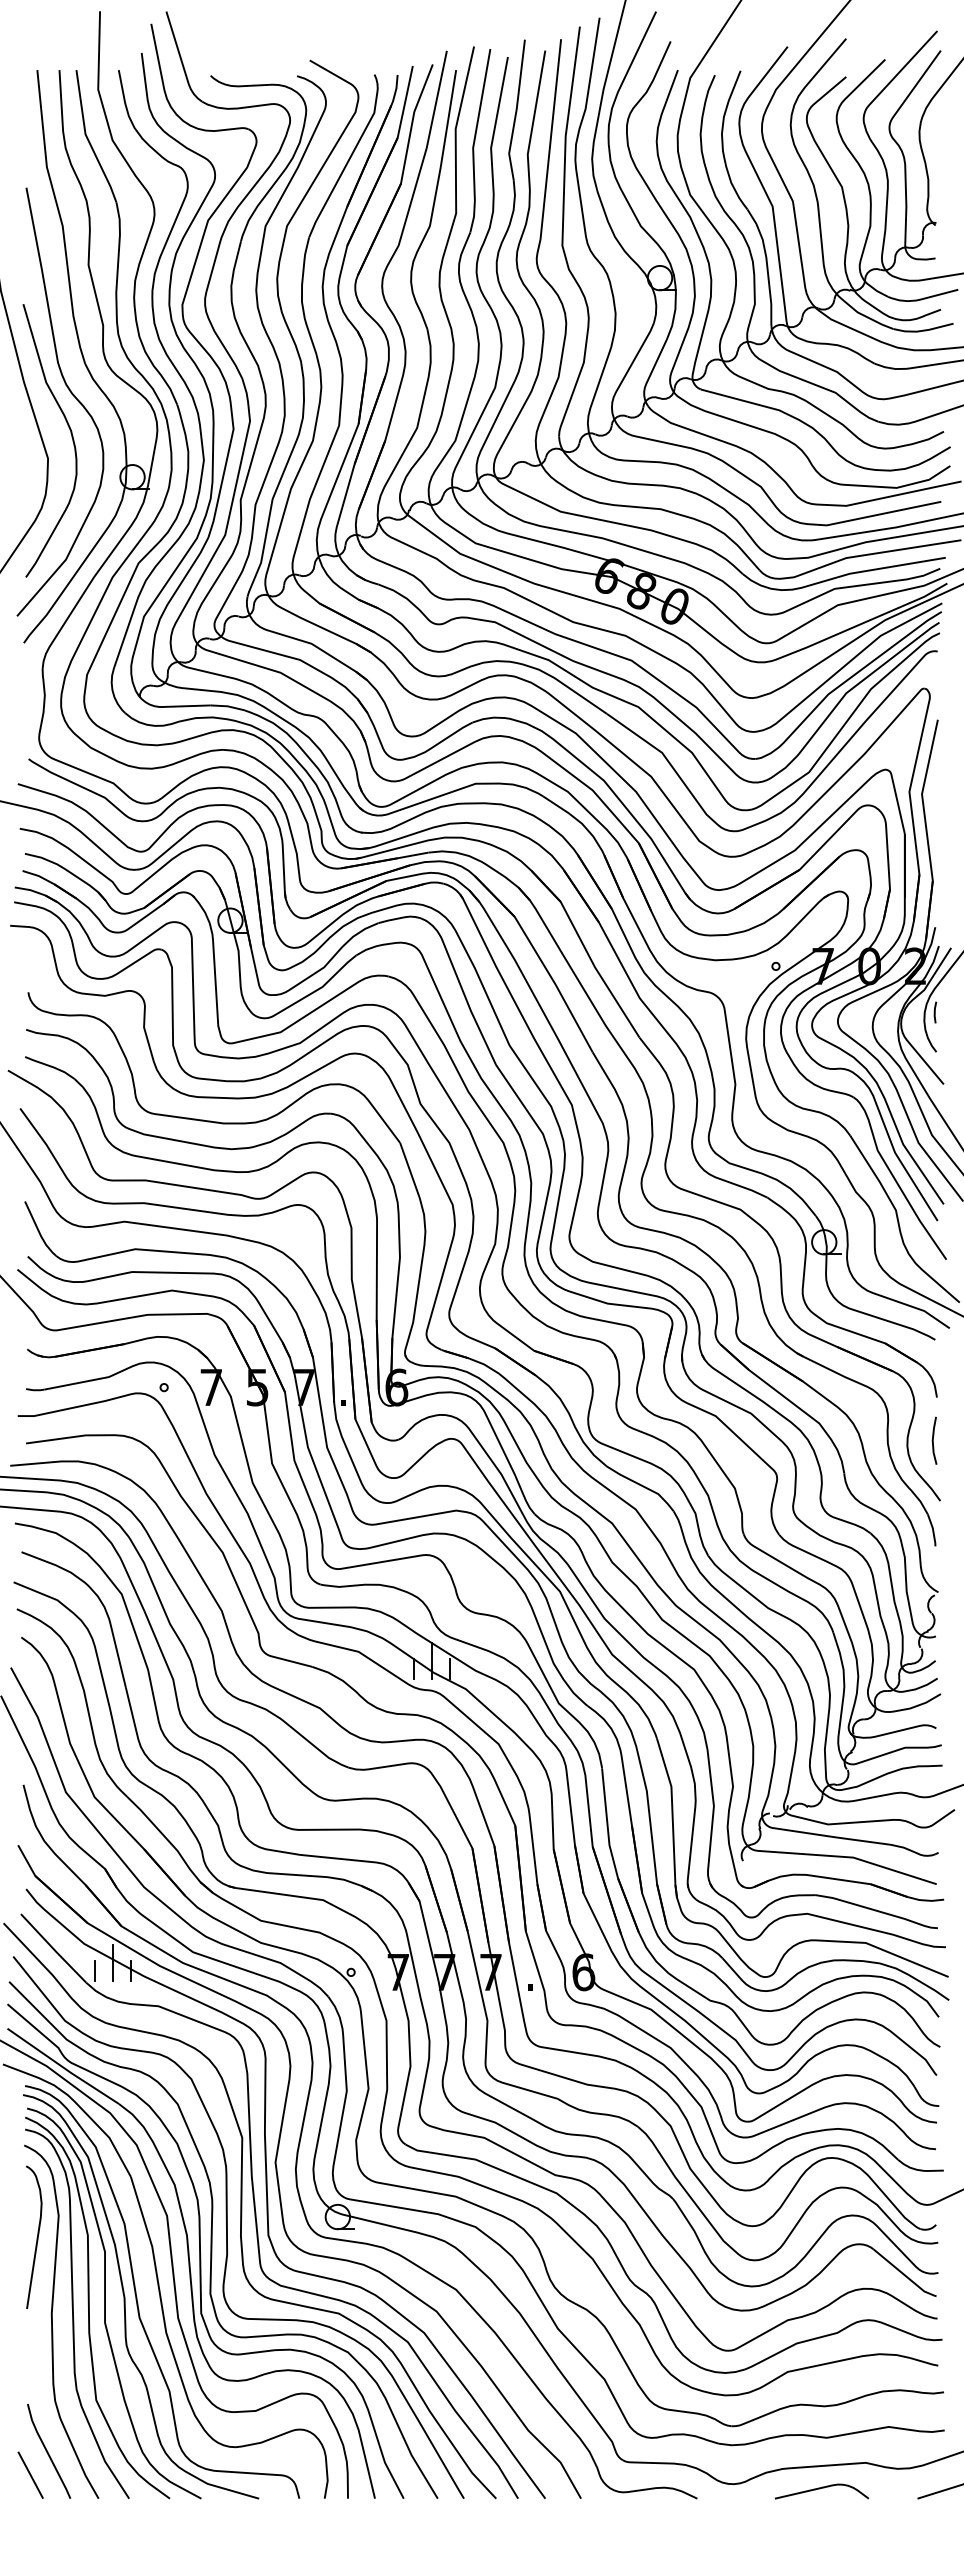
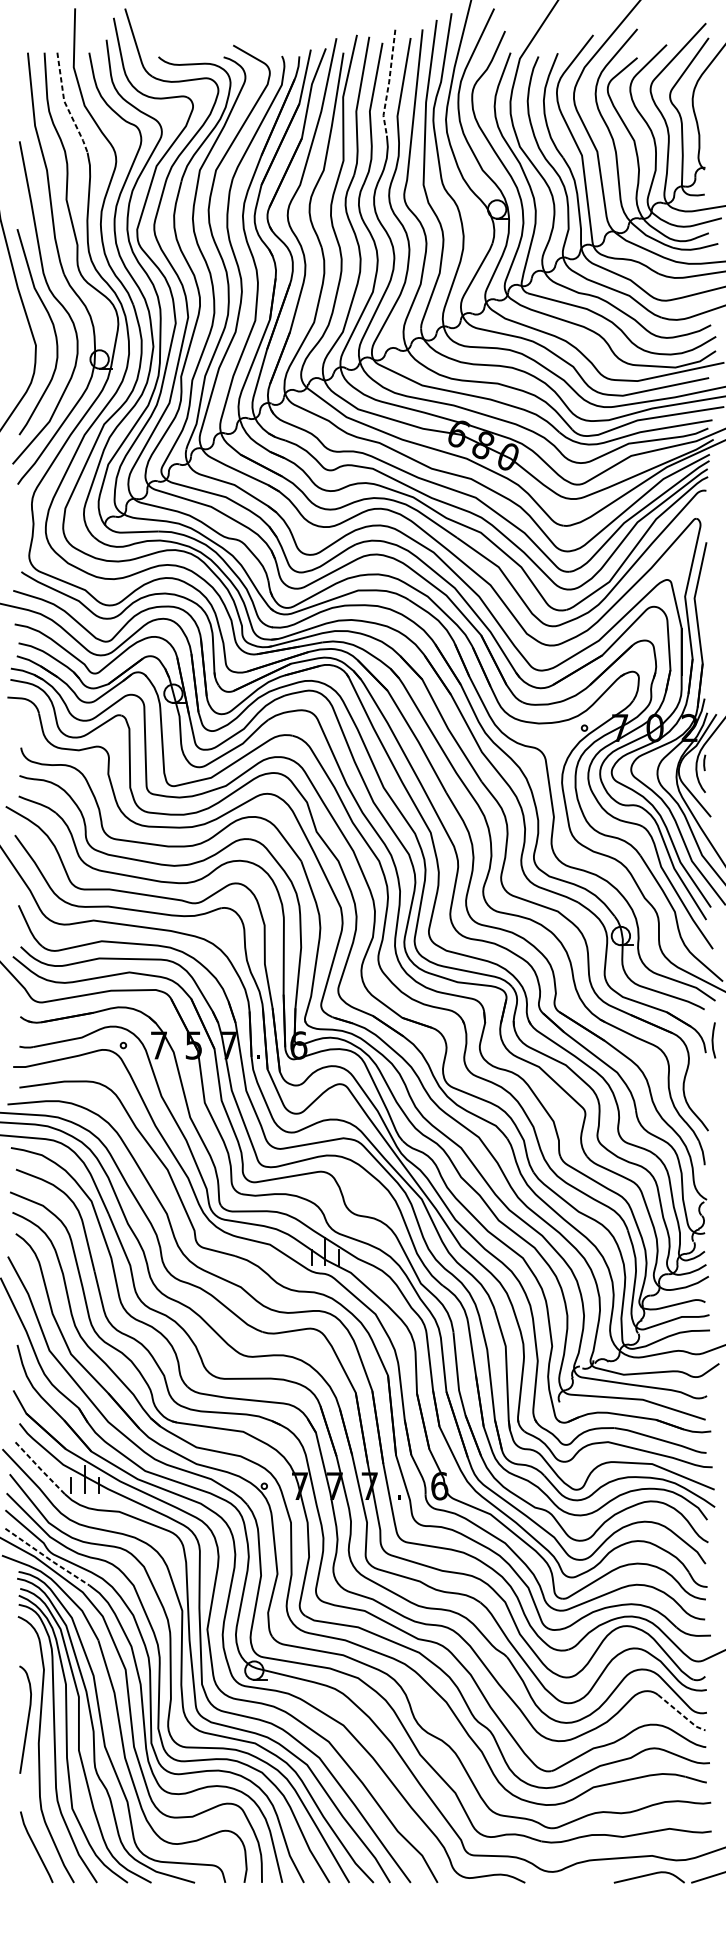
line: (516, 111) -> (388, 83), solid -> dashed
line: (88, 139) -> (66, 104), solid -> dashed
line: (933, 1440) -> (713, 1040), moved
line: (53, 1949) -> (40, 1469), solid -> dashed
line: (63, 2067) -> (47, 1557), solid -> dashed
curve: (36, 2237) -> (27, 1719), moved
line: (905, 2275) -> (682, 1714), solid -> dashed
line: (30, 2474) -> (22, 1864), removed
curve: (820, 2489) -> (648, 1875), moved

